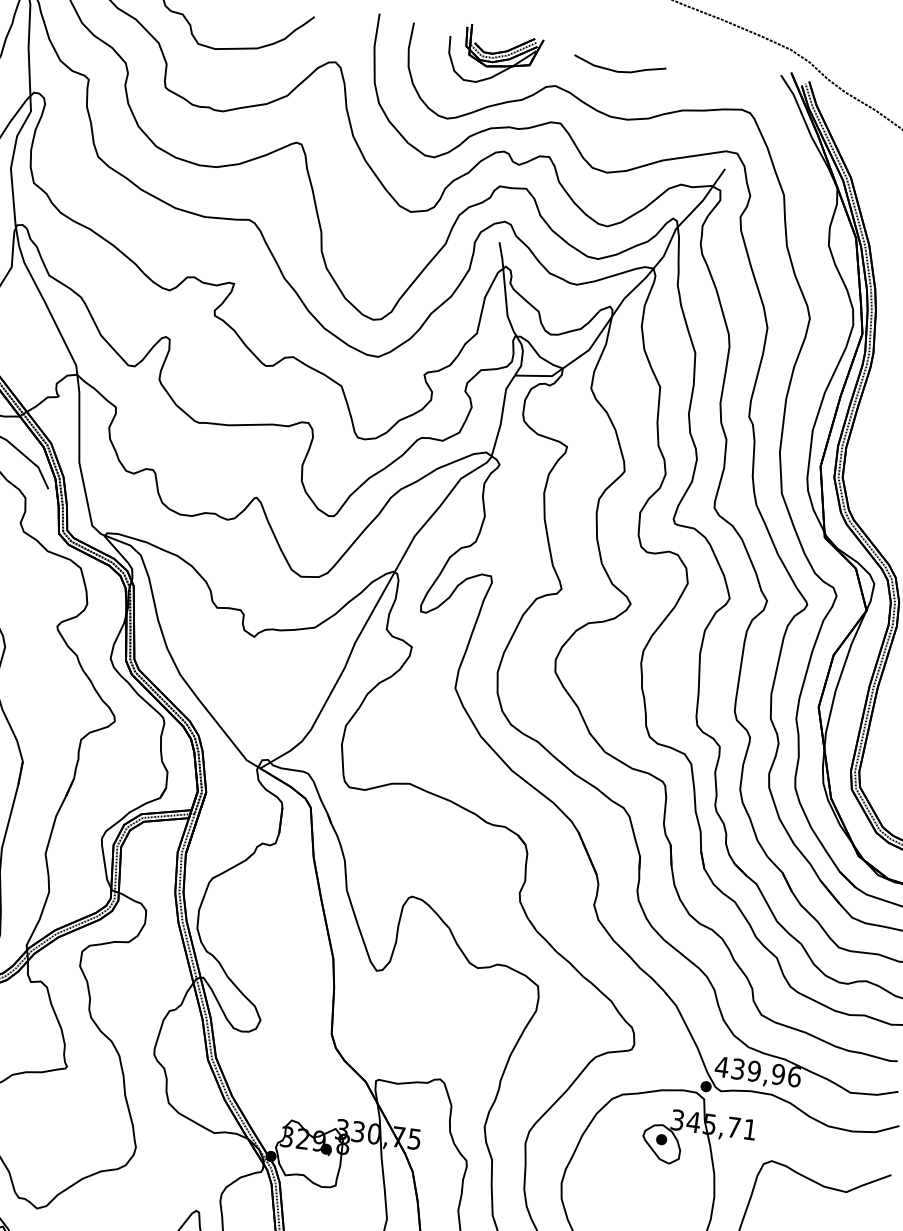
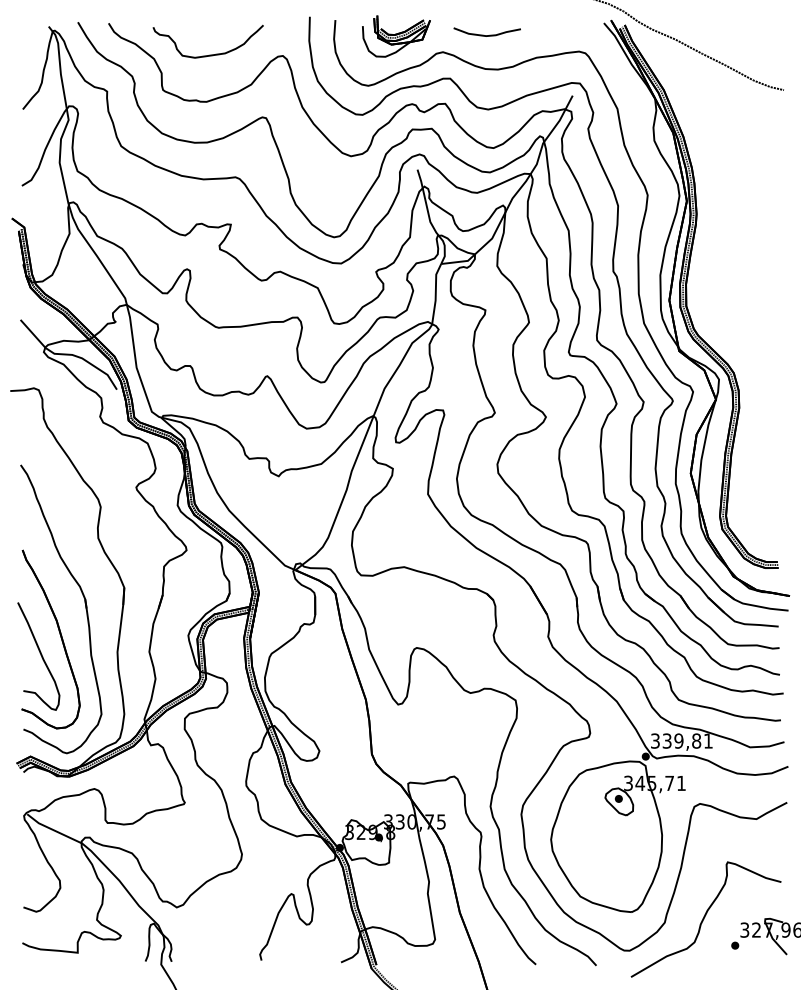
text: (757, 1071) -> (681, 740), 439,96 -> 339,81

